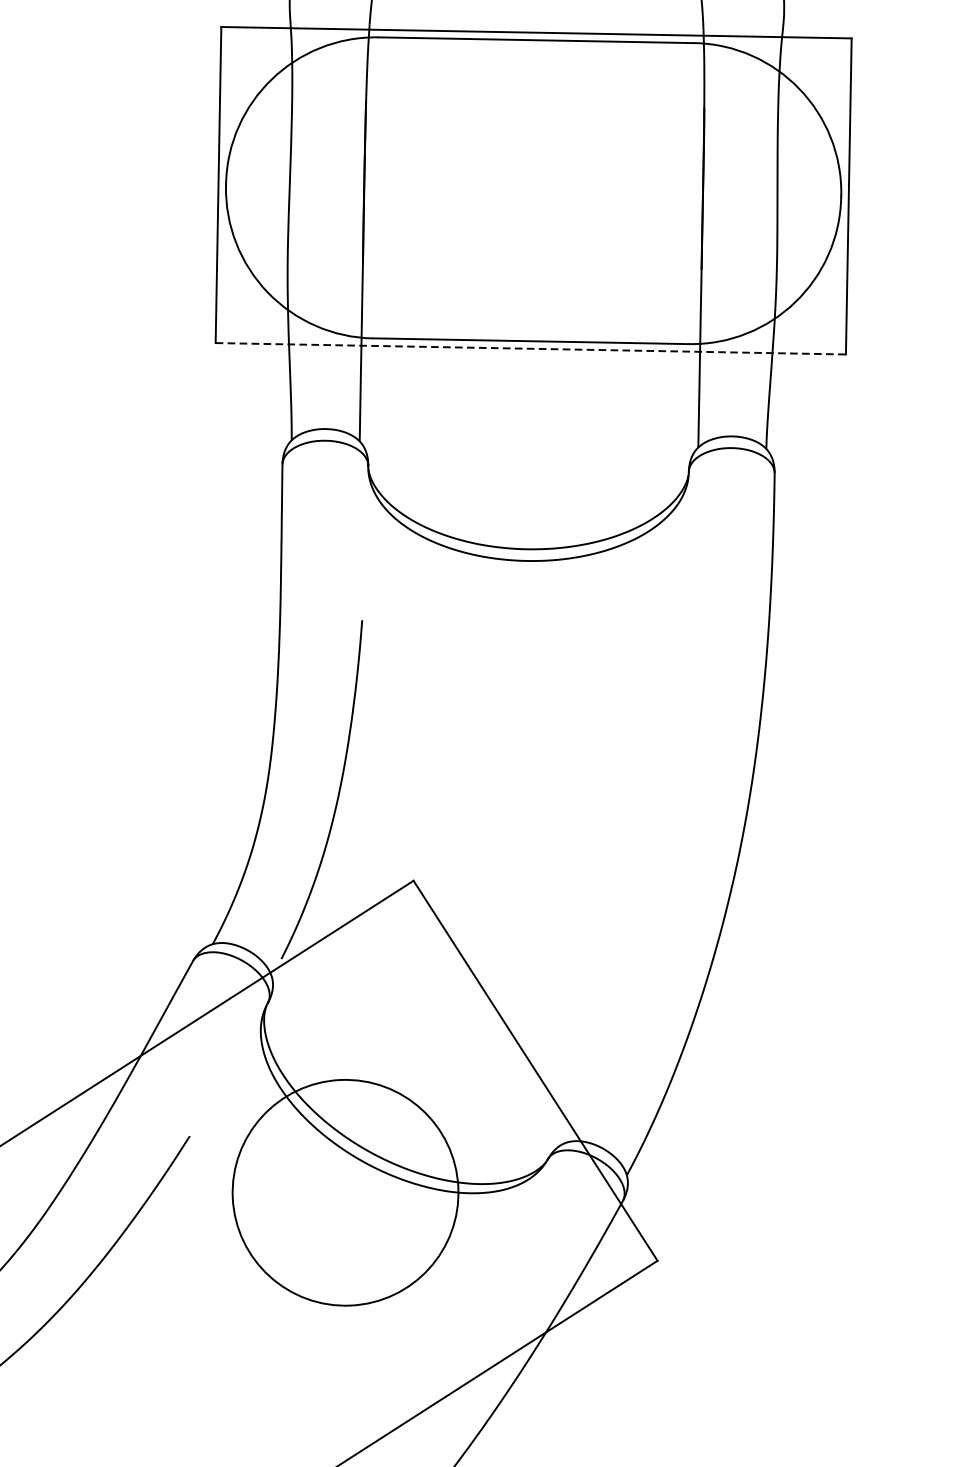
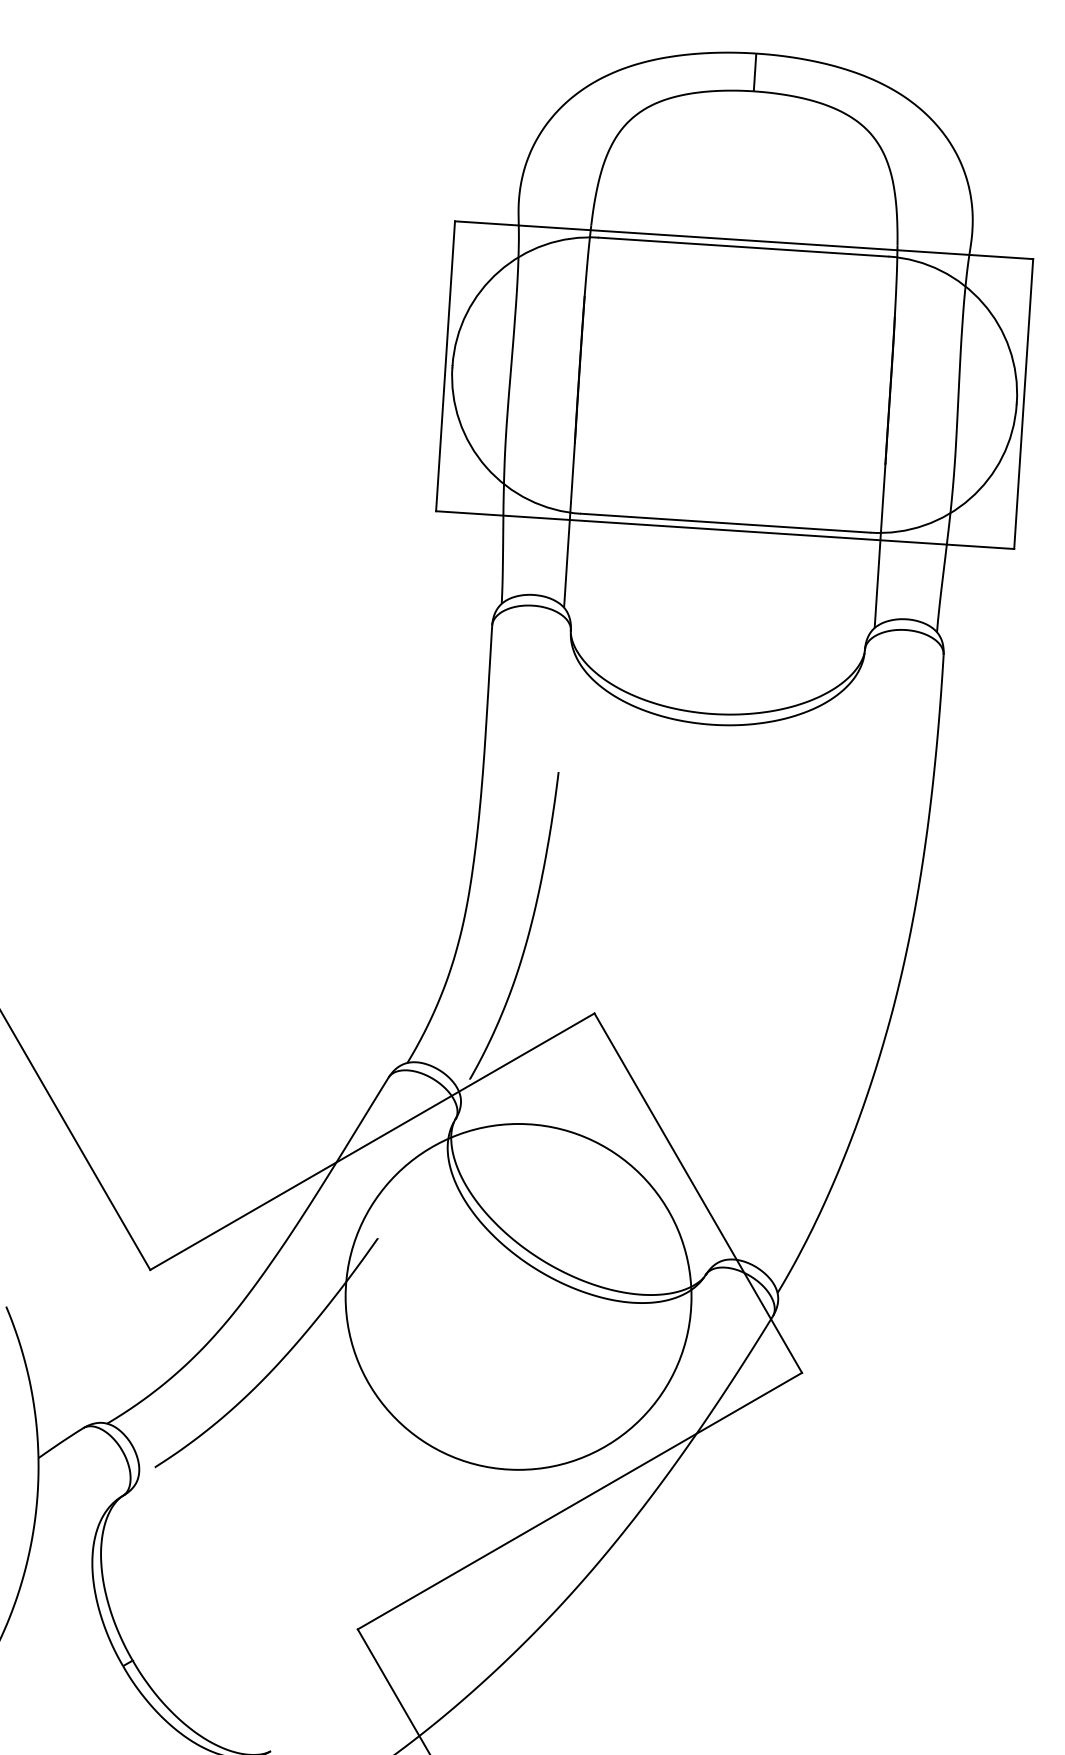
line: (531, 349) -> (725, 530), dashed -> solid
circle: (345, 1192) -> (518, 1296), size x1.67

